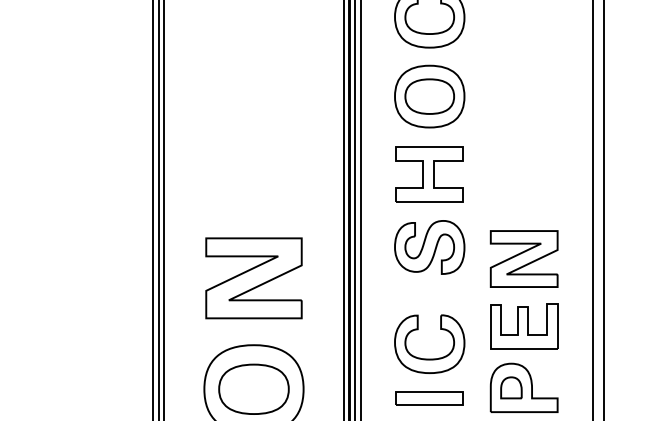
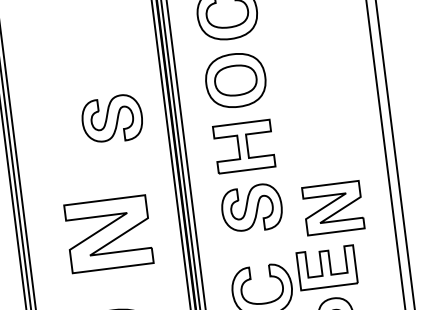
part: (280, 123) -> (112, 119), added
part: (253, 278) -> (108, 234), moved
part: (524, 326) -> (327, 267), moved

